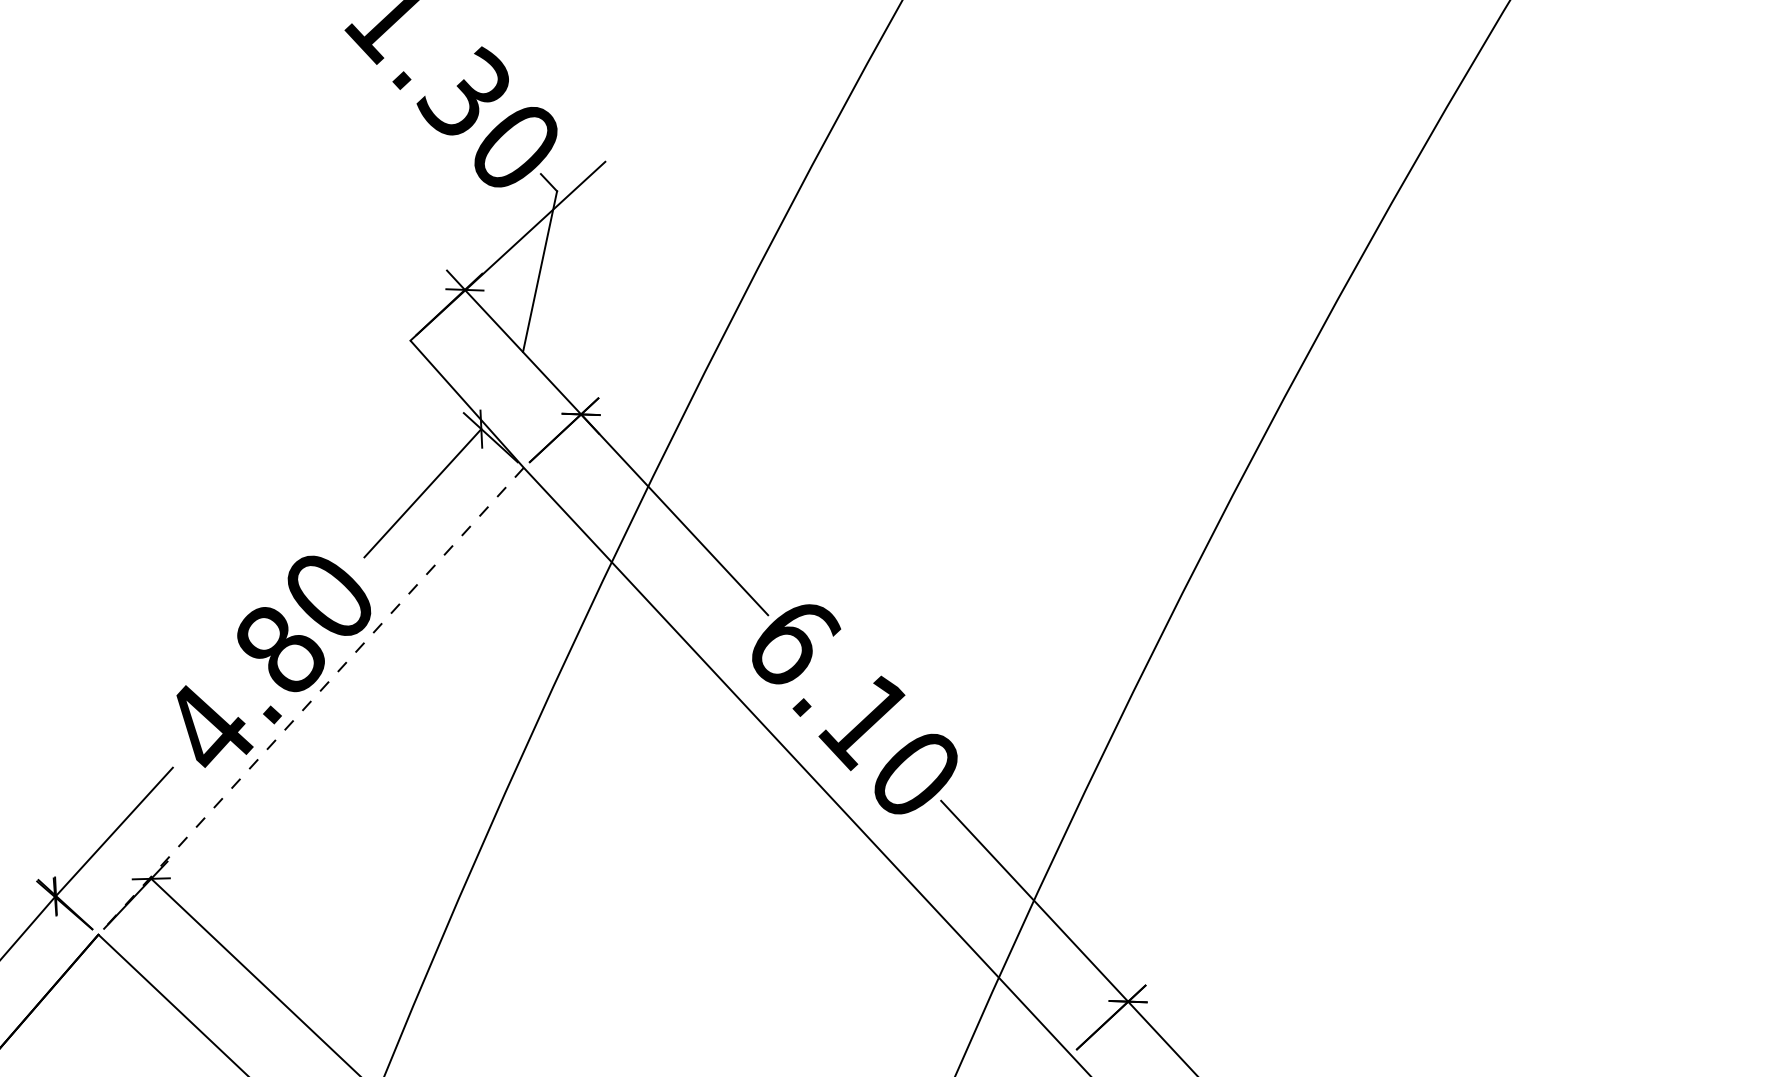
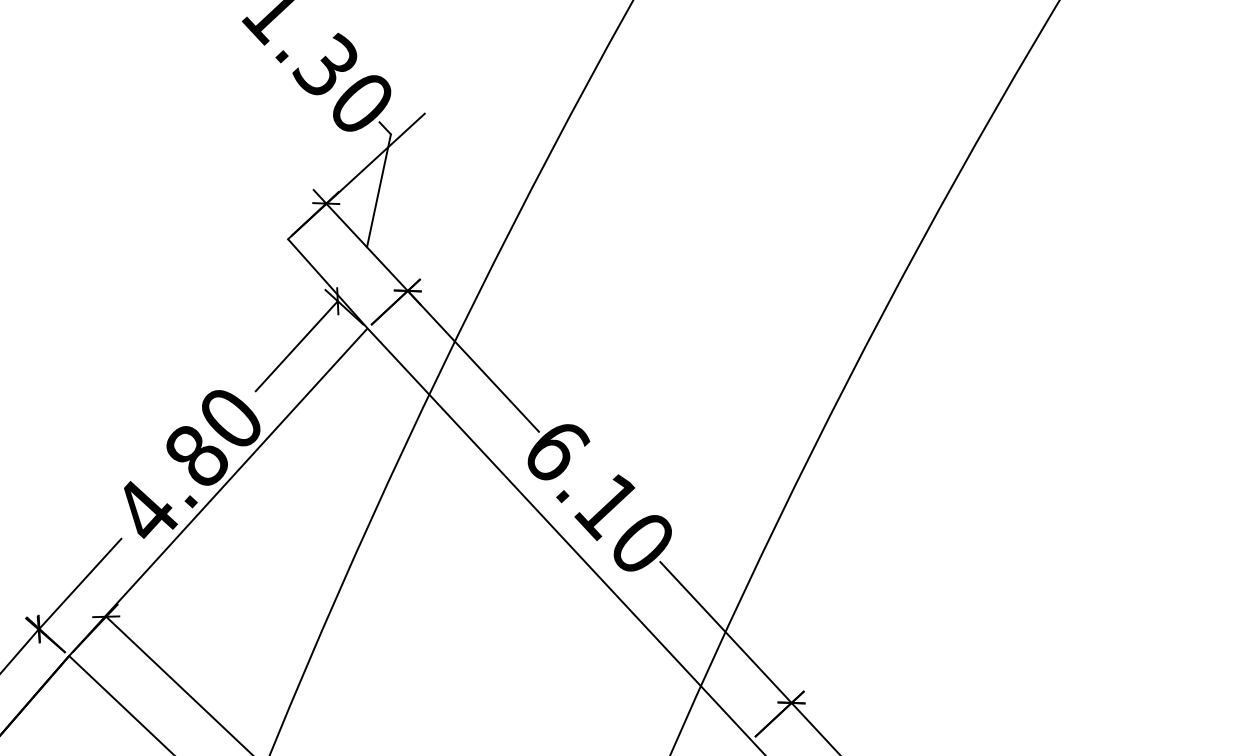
line: (311, 701) -> (218, 492), dashed -> solid

